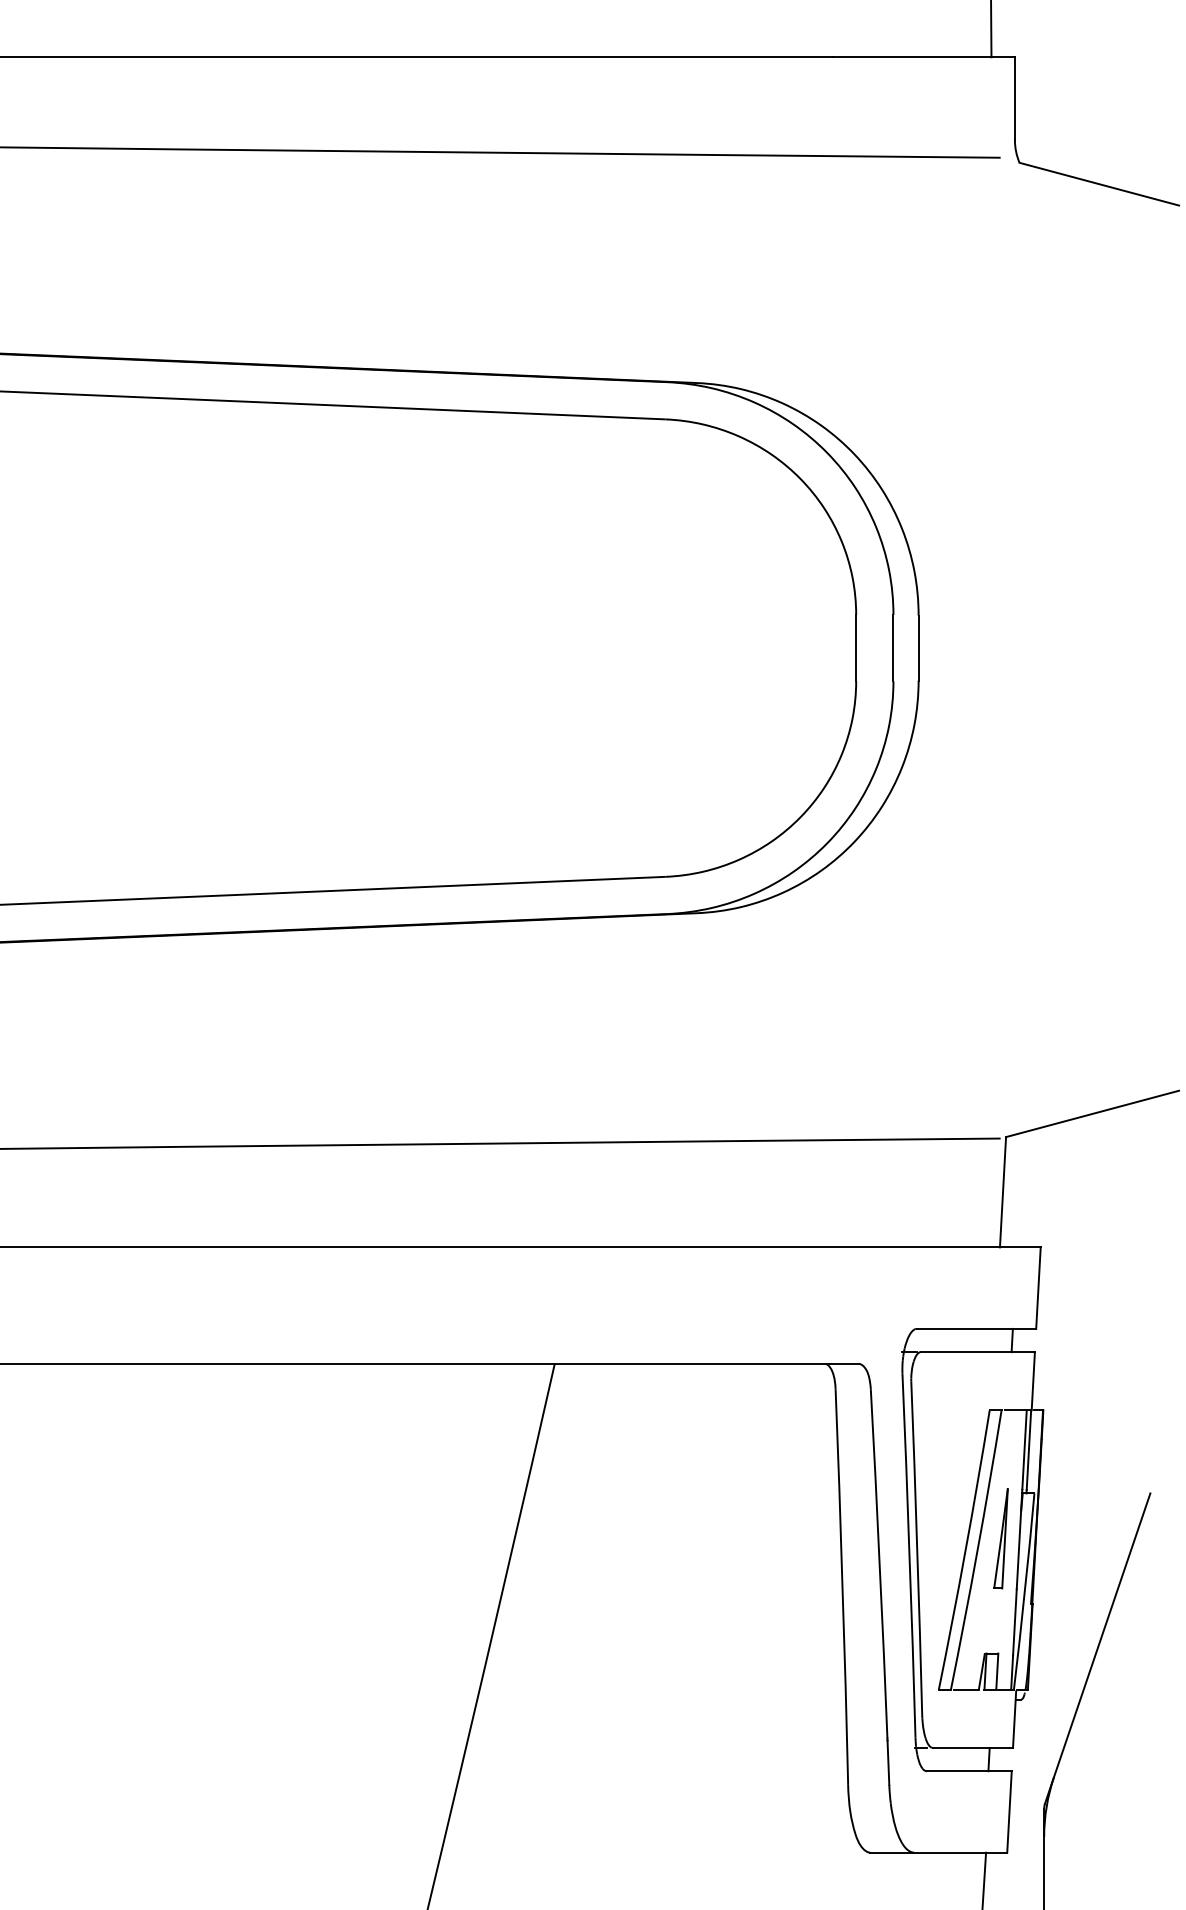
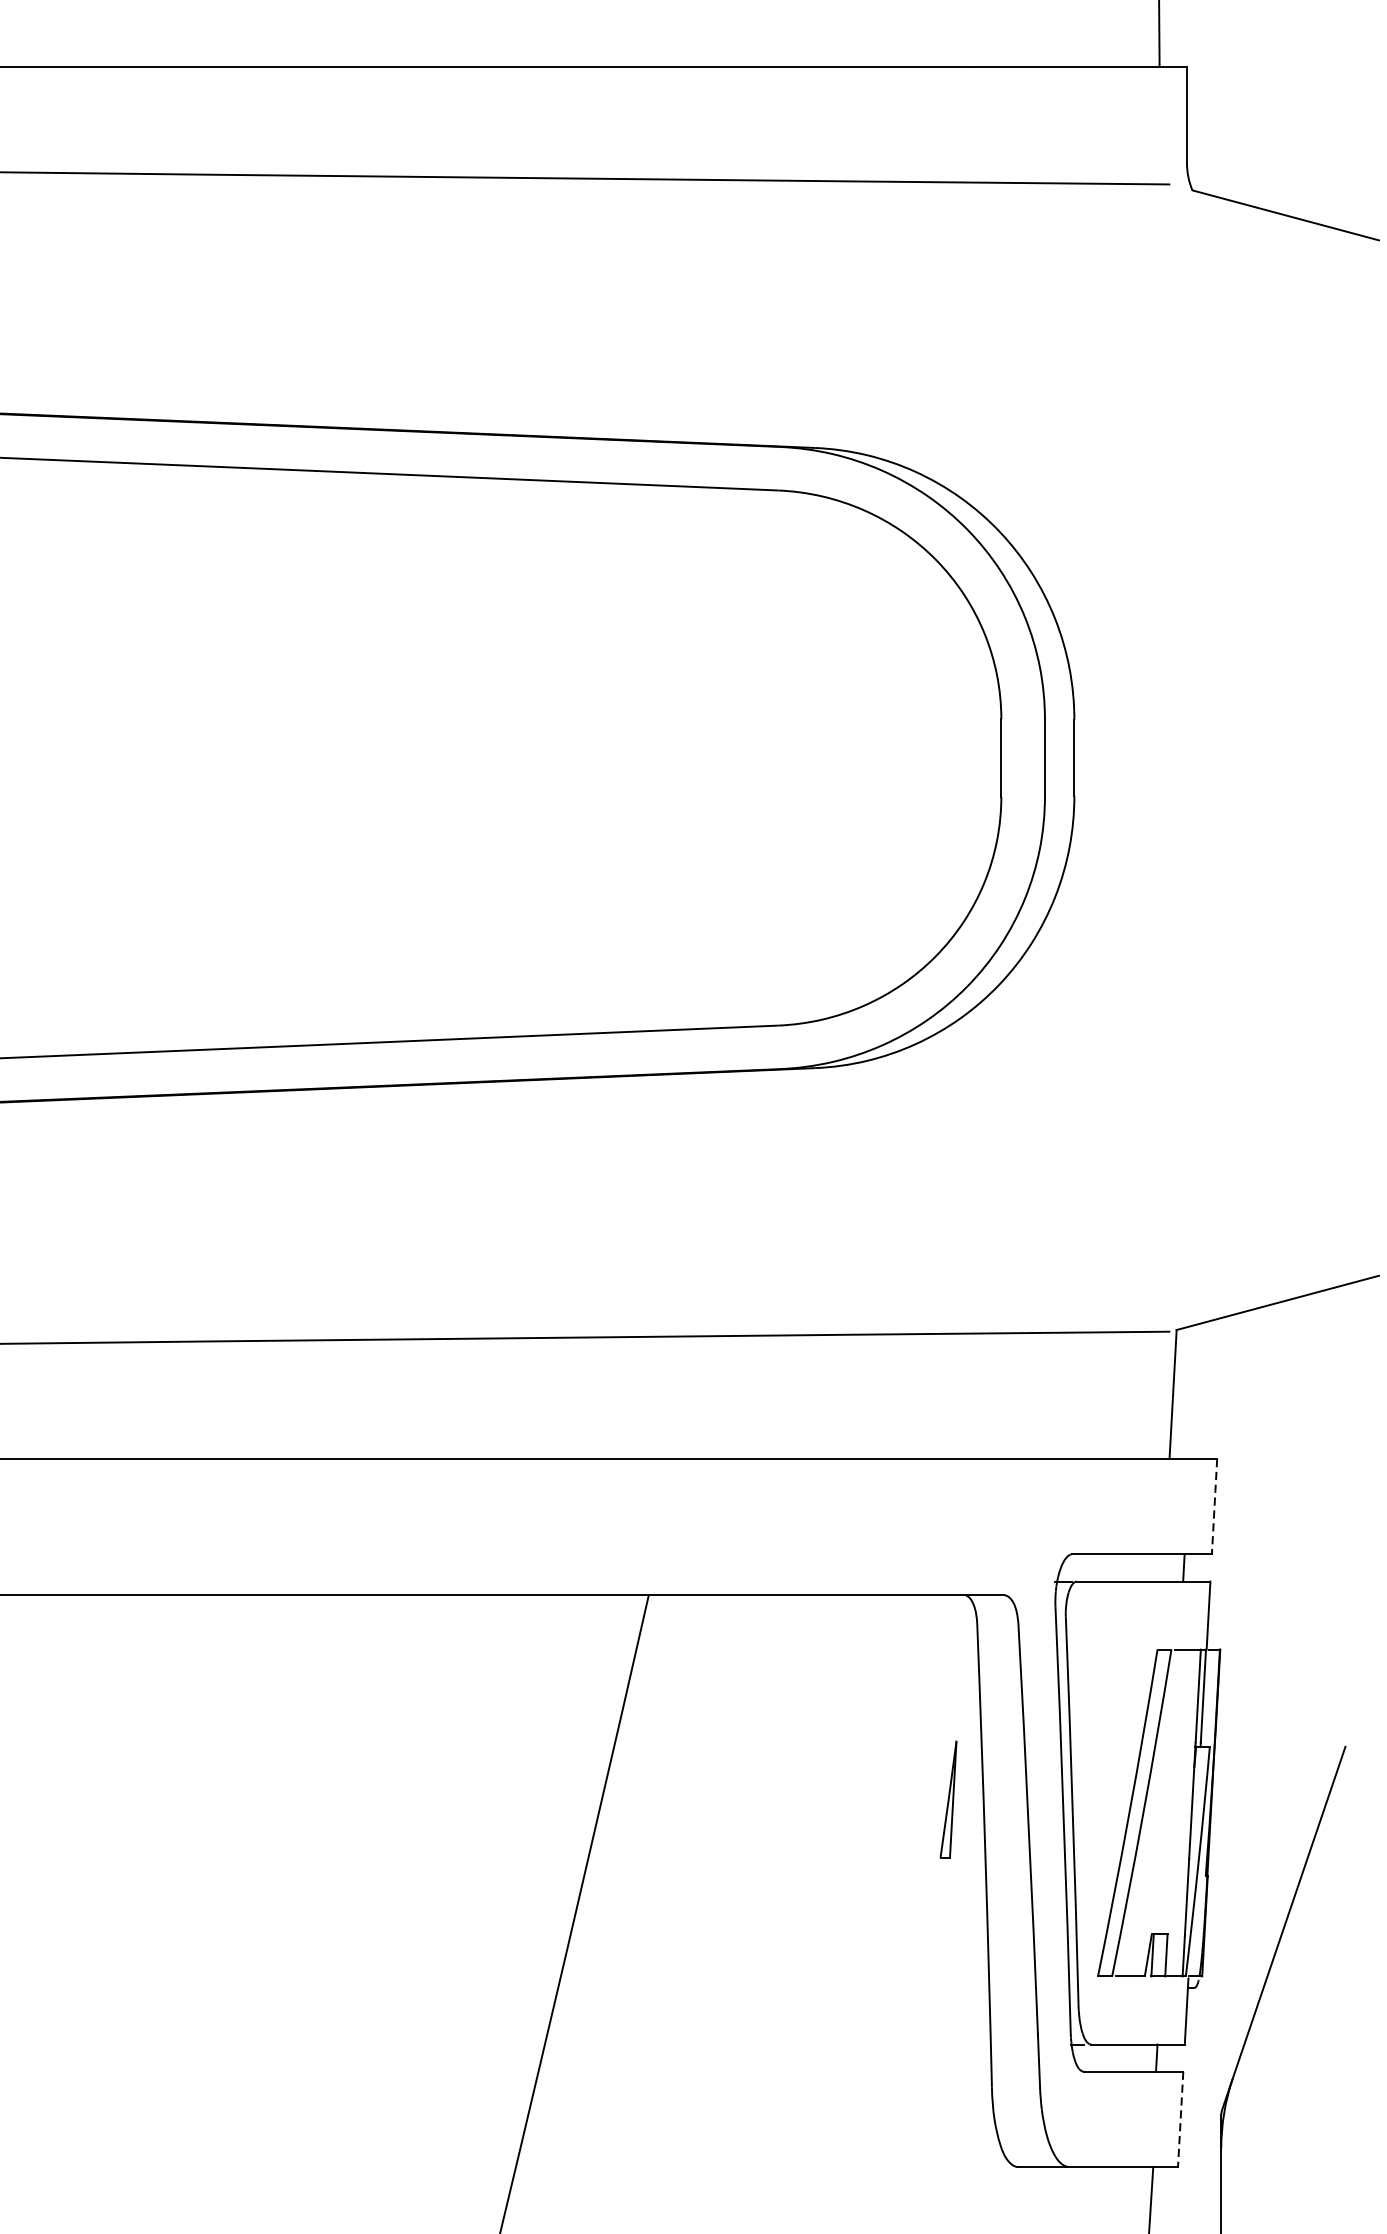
line: (1038, 1288) -> (1214, 1507), solid -> dashed
part: (1000, 1538) -> (947, 1799), moved
line: (1009, 1811) -> (1180, 2118), solid -> dashed

